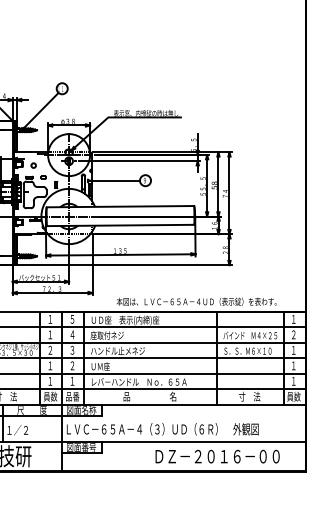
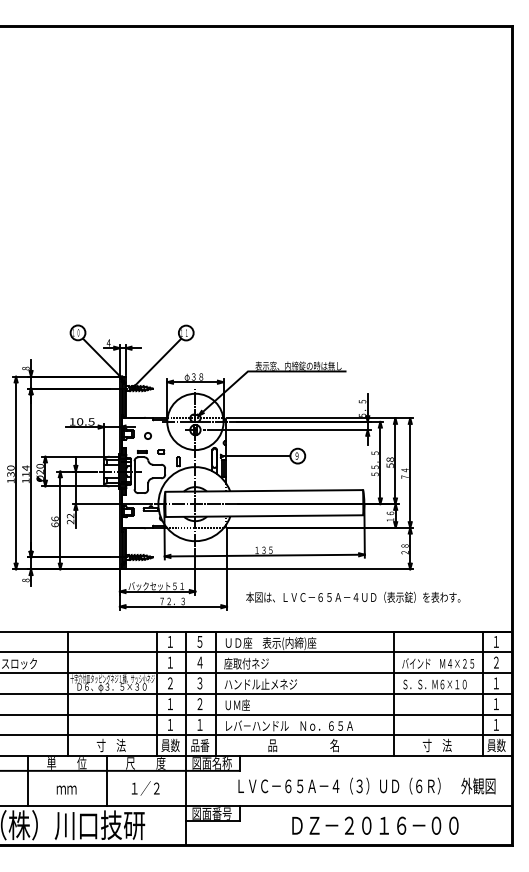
text: (196, 301) -> (353, 596), moved
text: (162, 428) -> (366, 785), moved
text: (17, 430) -> (145, 788), moved
text: (217, 456) -> (375, 825), moved

